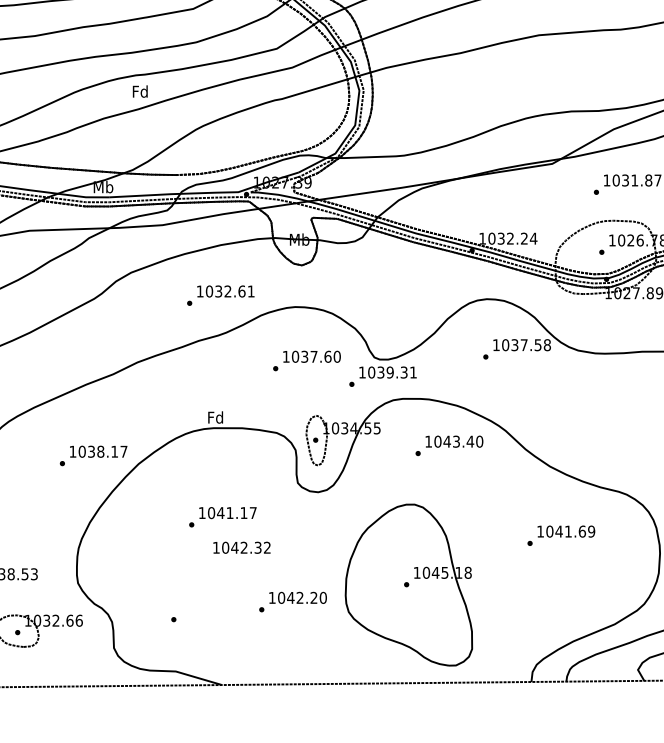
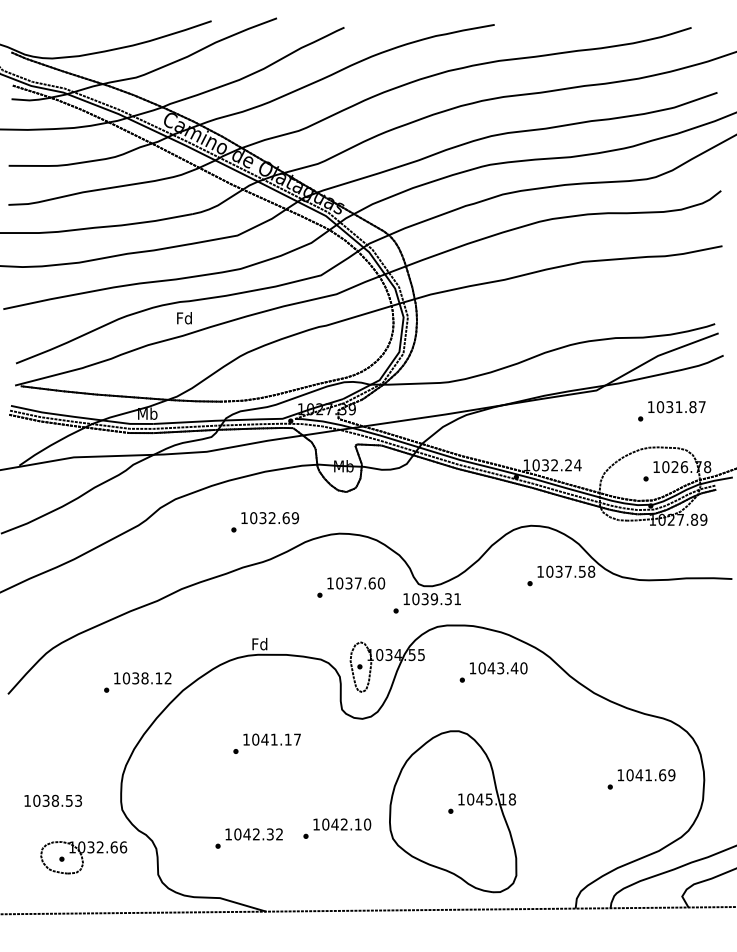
text: (251, 291) -> (295, 518), 1032.61 -> 1032.69
text: (123, 451) -> (167, 678), 1038.17 -> 1038.12
text: (561, 535) -> (641, 779), moved
text: (241, 547) -> (253, 834), moved
text: (313, 597) -> (357, 824), 1042.20 -> 1042.10

